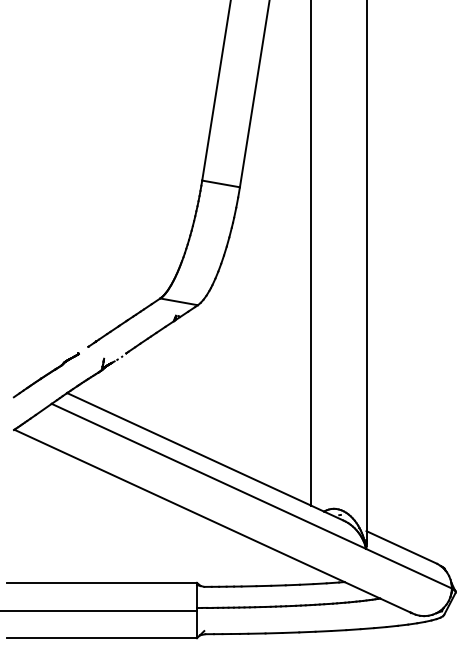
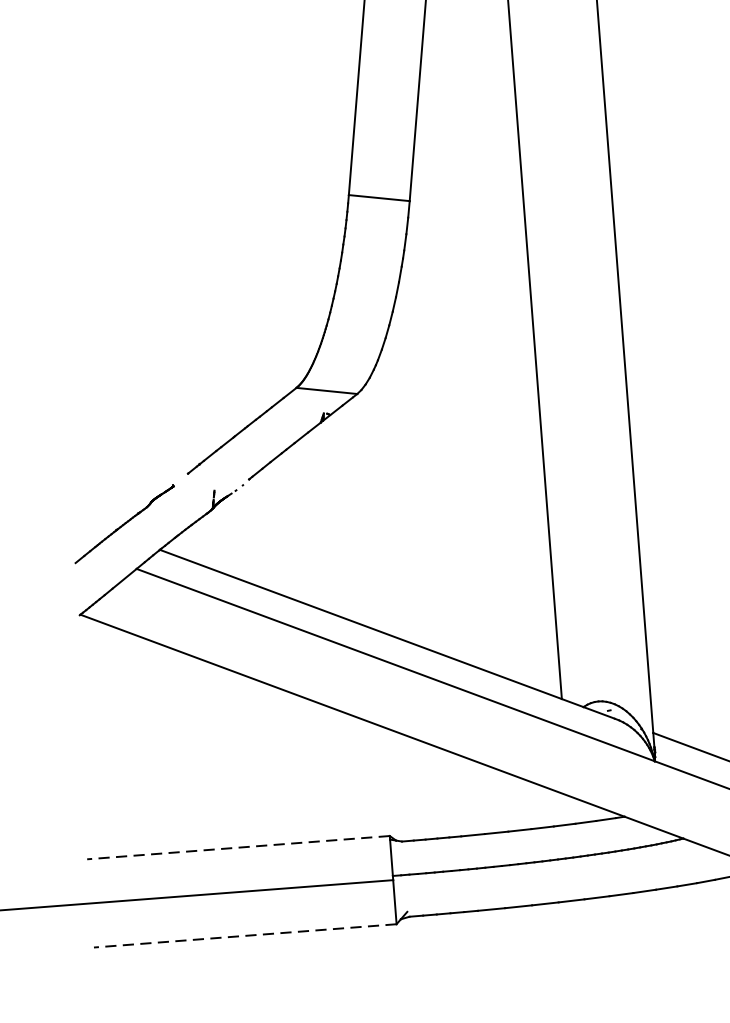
line: (101, 582) -> (237, 847), solid -> dashed
line: (101, 638) -> (244, 936), solid -> dashed

